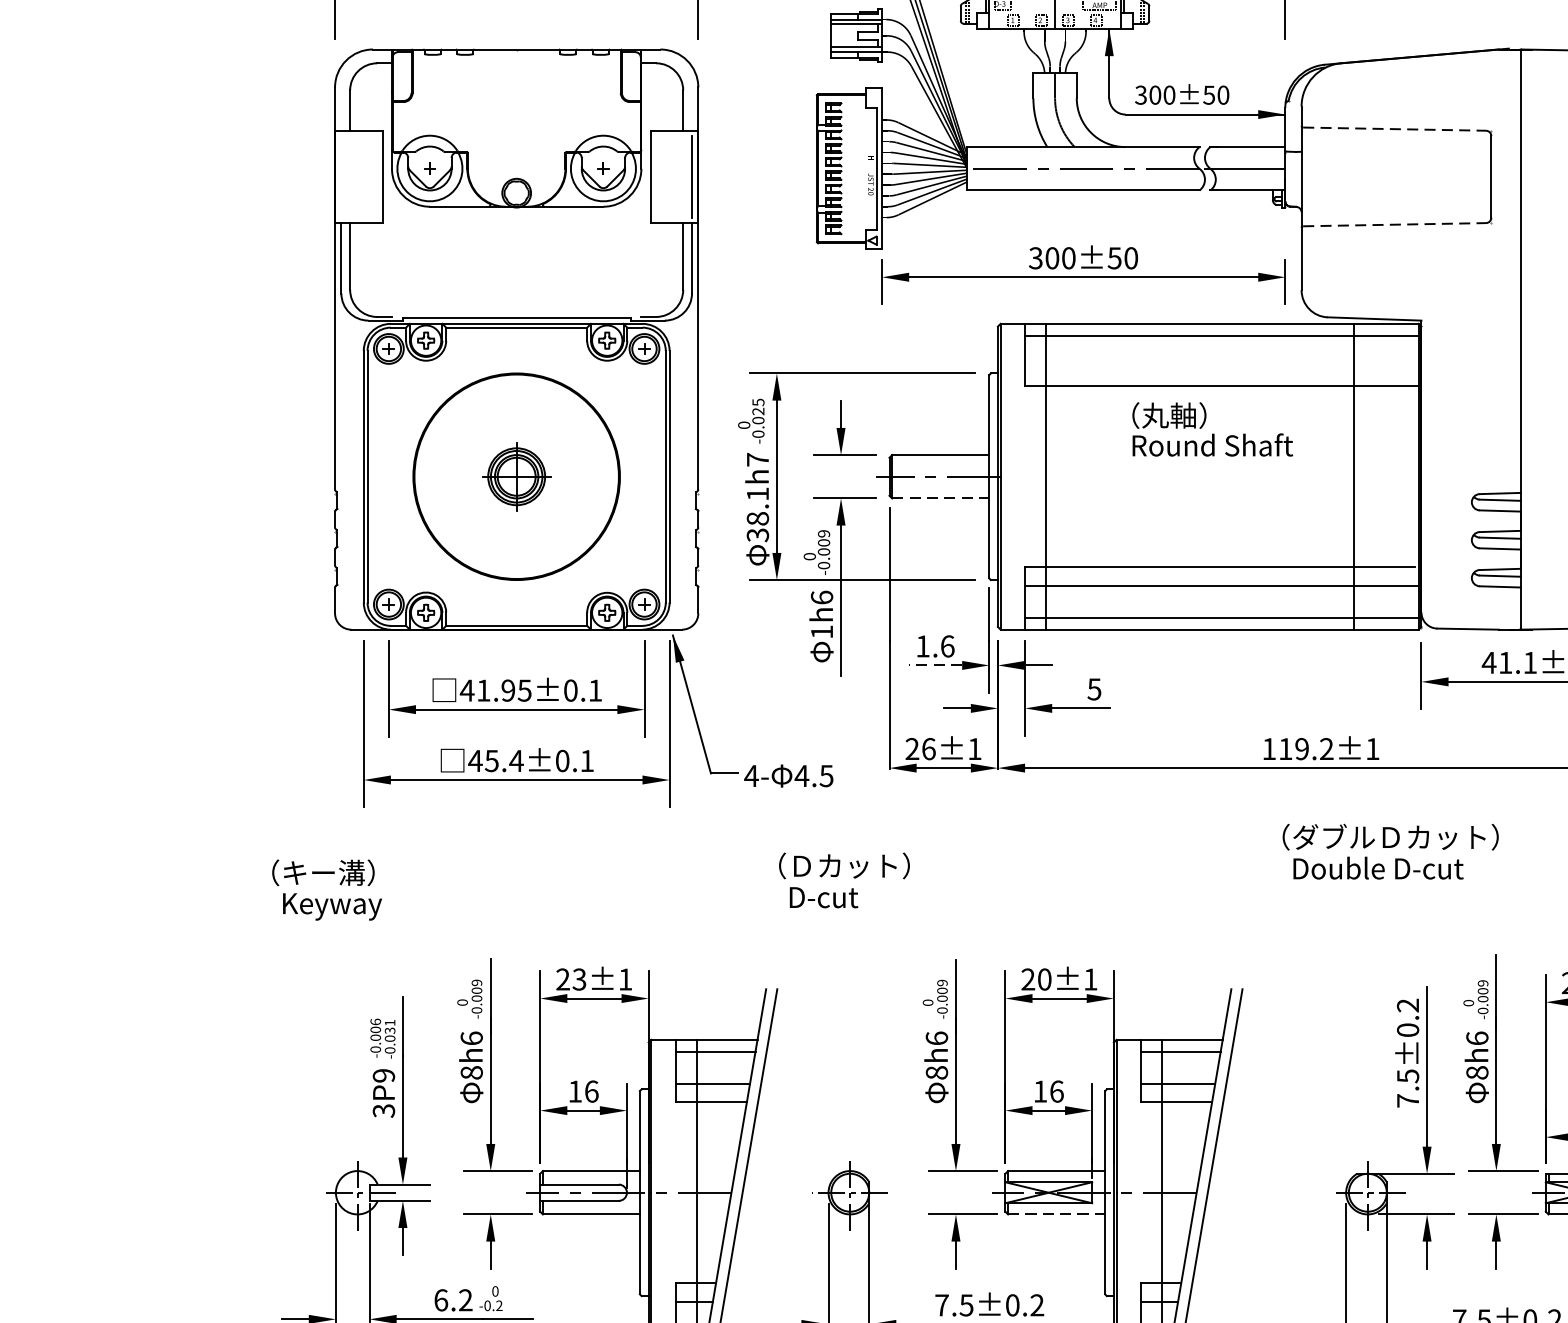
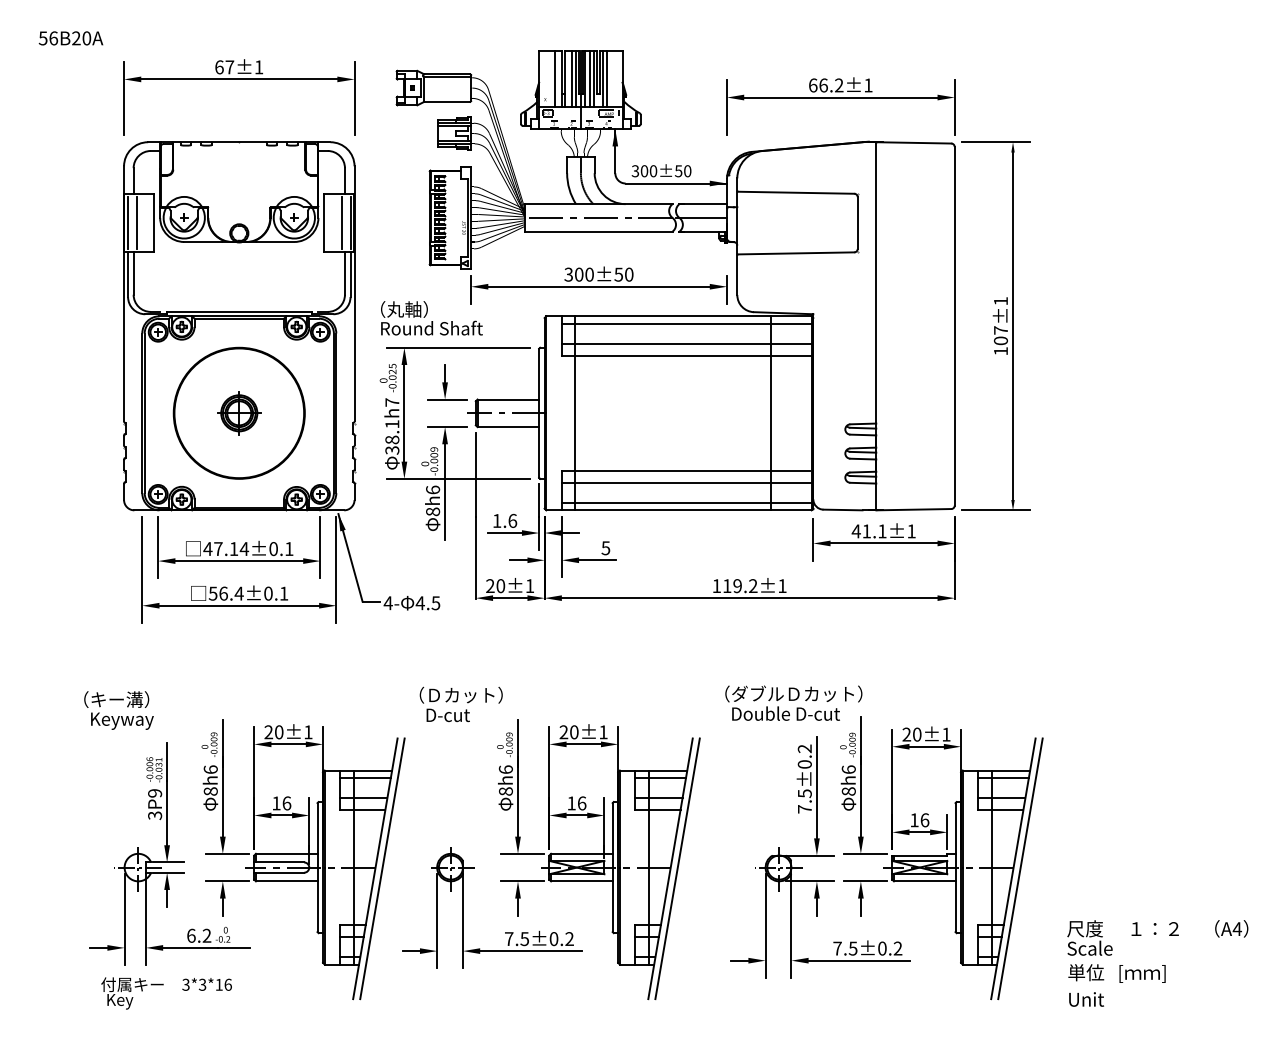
line: (1394, 128) -> (796, 192), dashed -> solid
line: (340, 176) -> (127, 222), added
line: (356, 176) -> (137, 222), added
line: (677, 176) -> (341, 222), added
line: (1394, 224) -> (796, 253), dashed -> solid
line: (1221, 368) -> (686, 344), added
text: (1212, 429) -> (431, 318), moved
line: (940, 499) -> (508, 427), dashed -> solid
text: (822, 631) -> (433, 511), 1h6 -> 8h6
line: (934, 666) -> (504, 533), dashed -> solid
text: (504, 691) -> (231, 549), 41.95±0.1 -> 47.14±0.1
text: (928, 748) -> (500, 585), 26±1 -> 20±1
text: (482, 760) -> (217, 593), 45.4±0.1 -> 56.4±0.1
text: (1390, 850) -> (793, 702), moved
text: (843, 880) -> (460, 704), moved
text: (326, 889) -> (118, 710), moved
text: (578, 979) -> (278, 732), 23±1 -> 20±1
line: (1056, 1214) -> (581, 881), dashed -> solid

